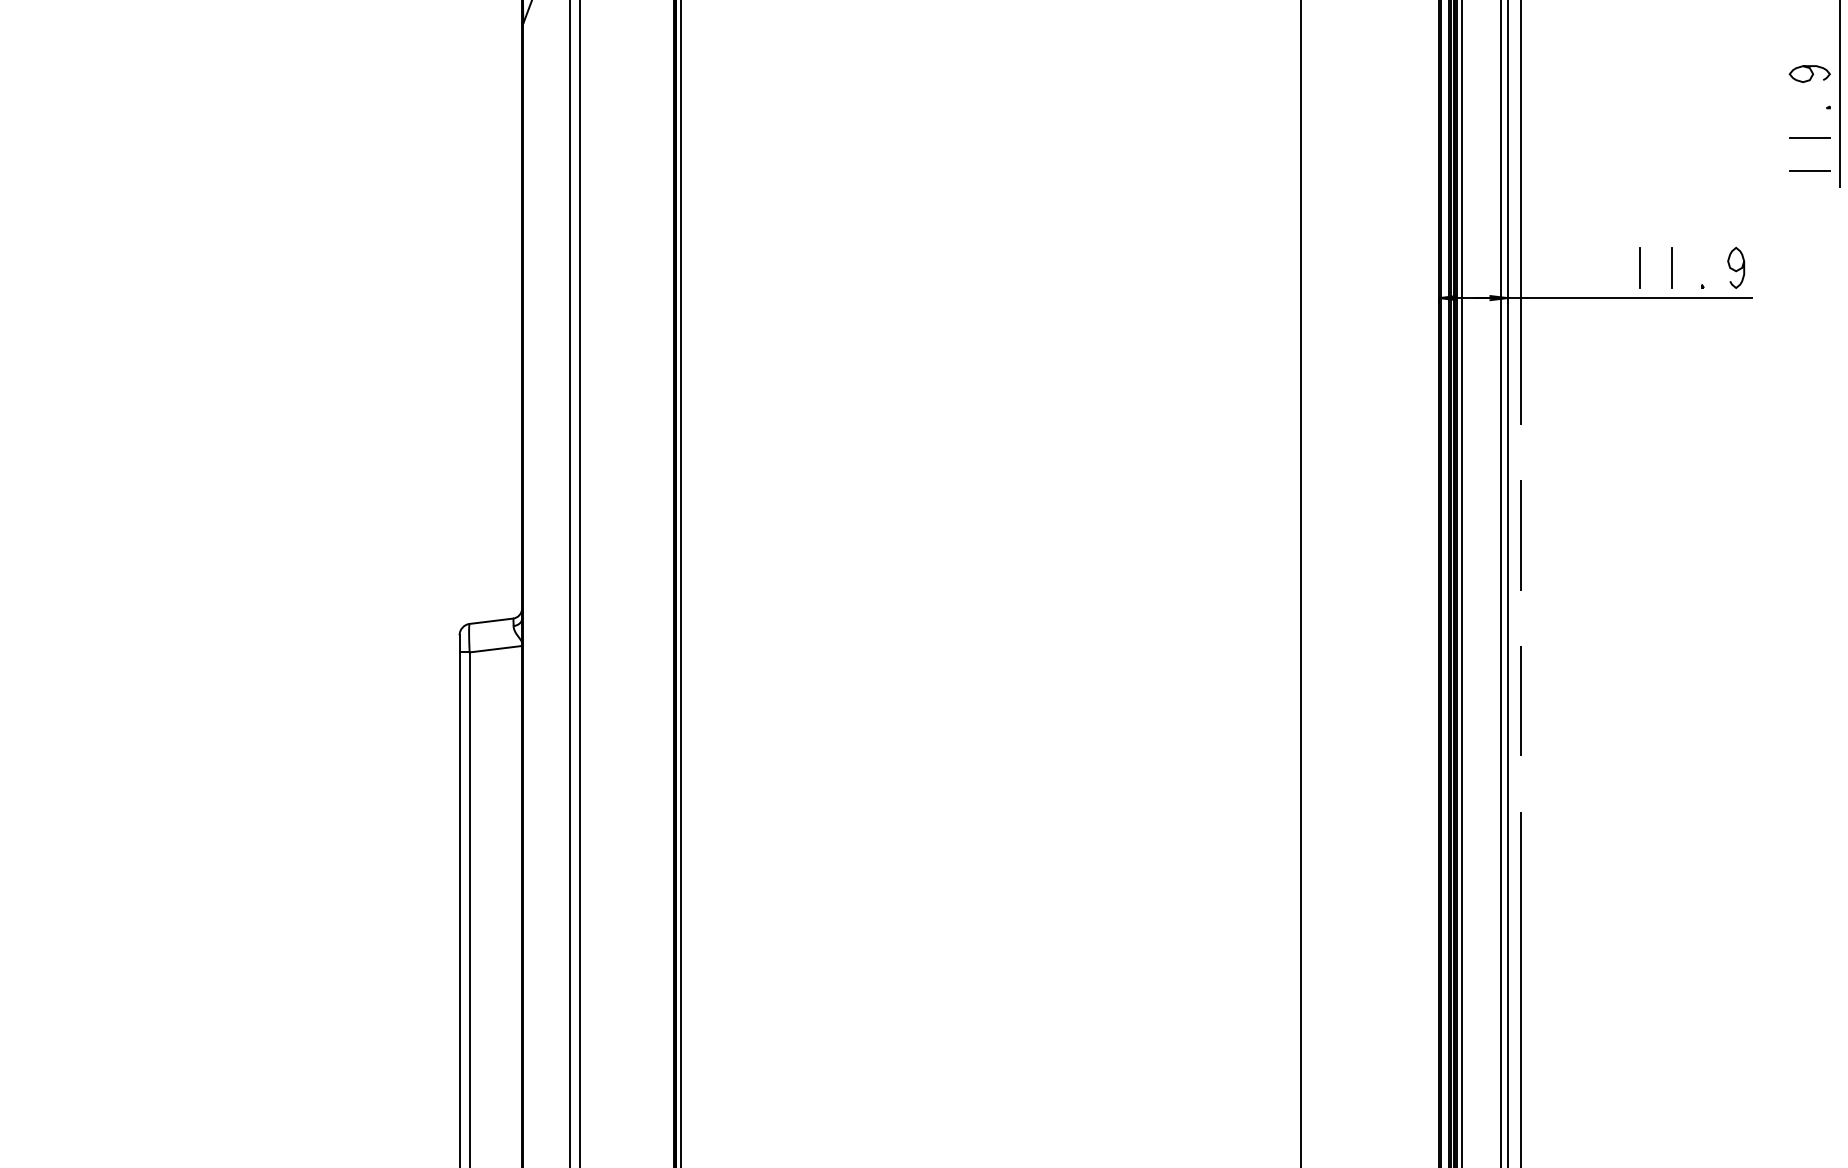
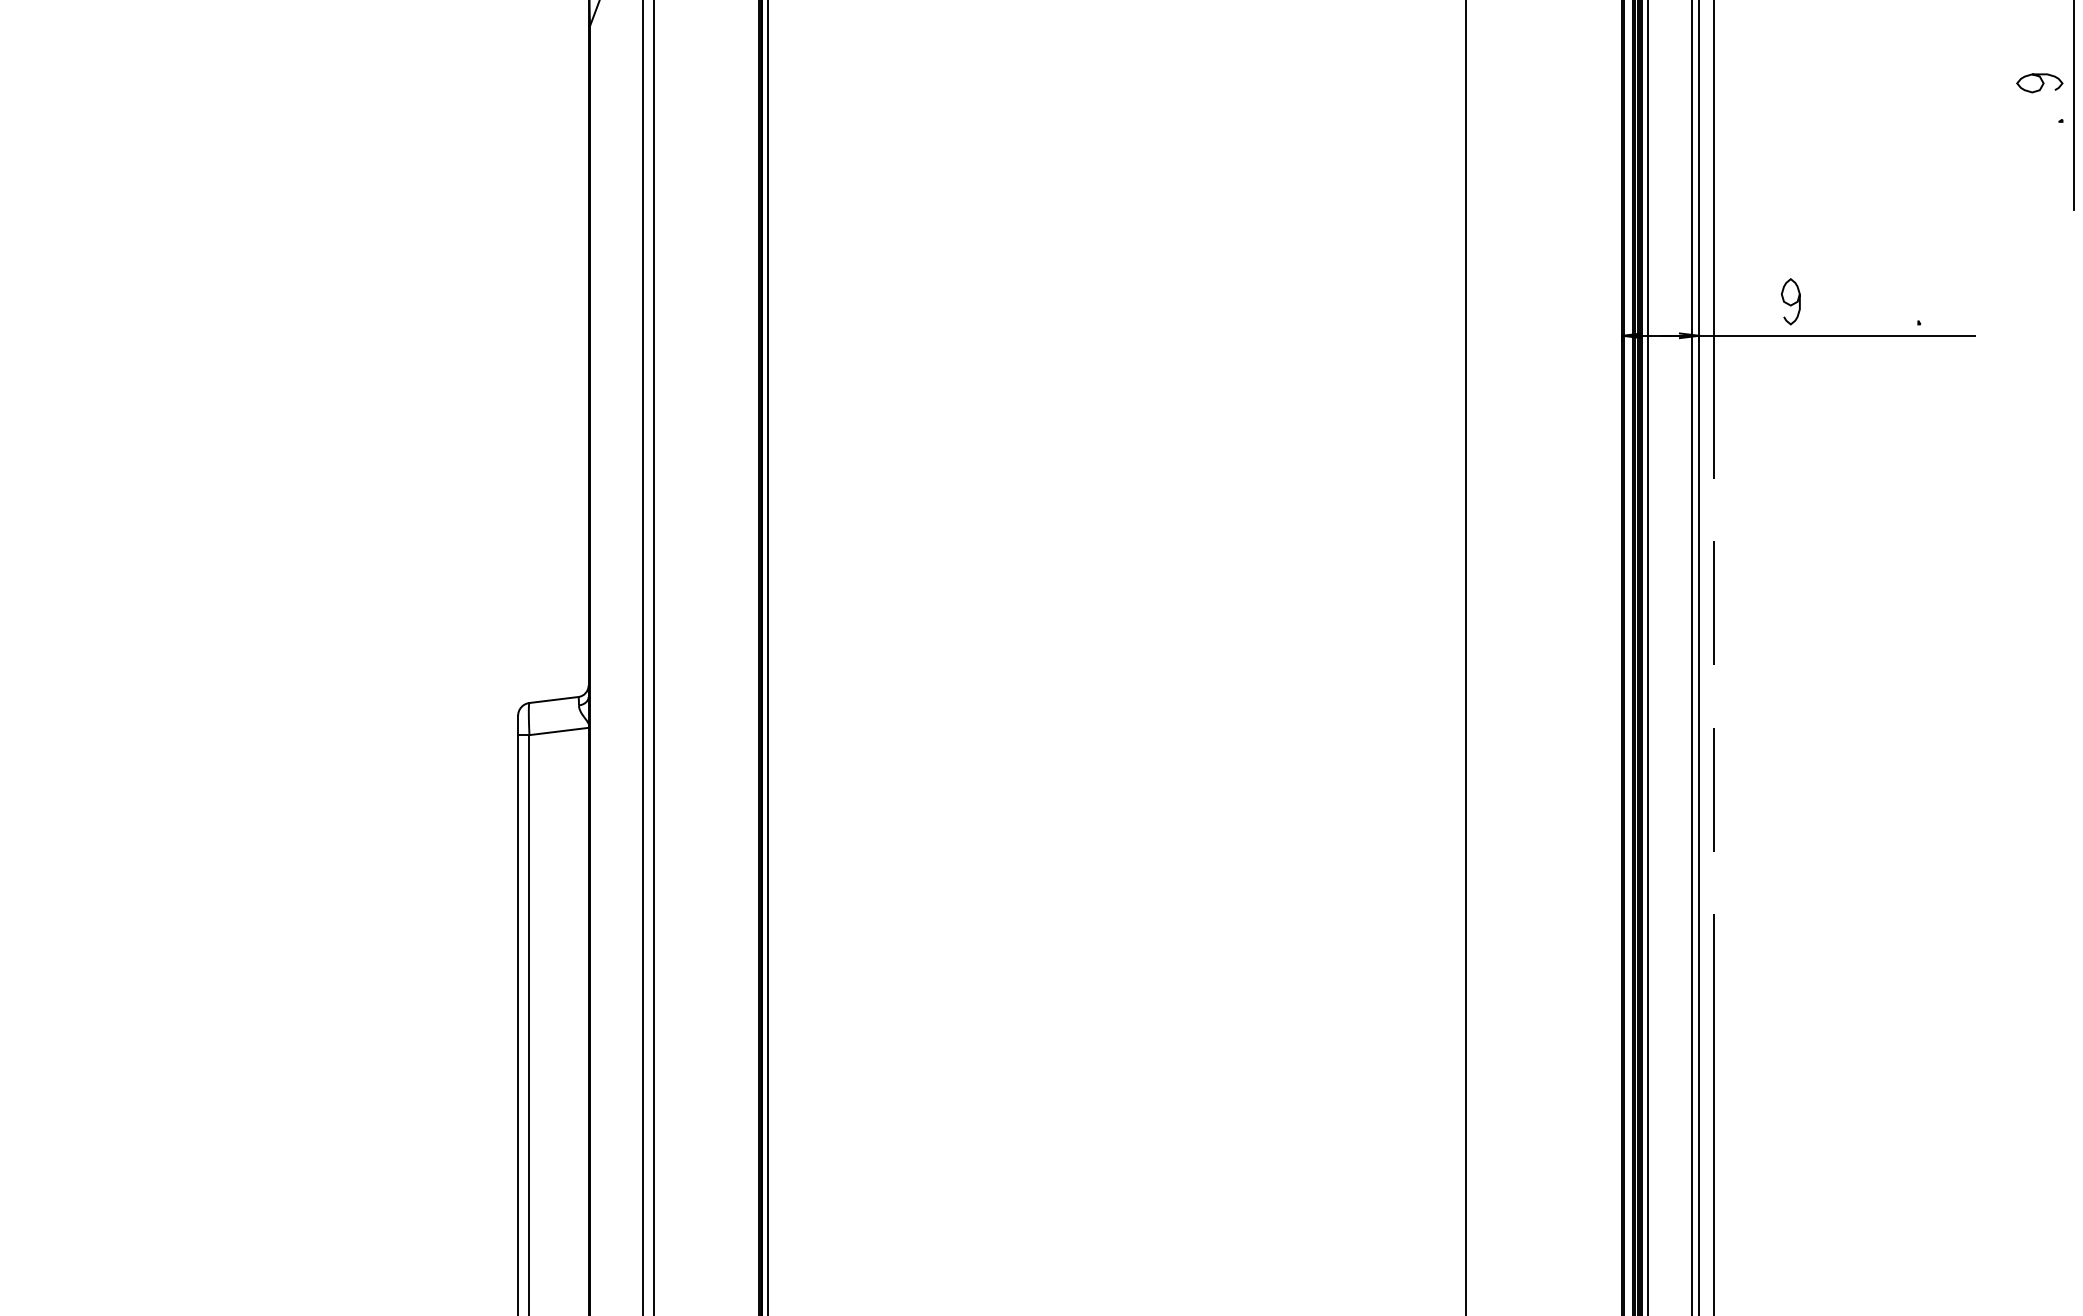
line: (1809, 138) -> (2039, 155), removed
line: (1809, 170) -> (2039, 192), removed
line: (1640, 267) -> (1848, 301), removed
line: (1671, 267) -> (1884, 301), removed
curve: (1734, 269) -> (1789, 303), moved

